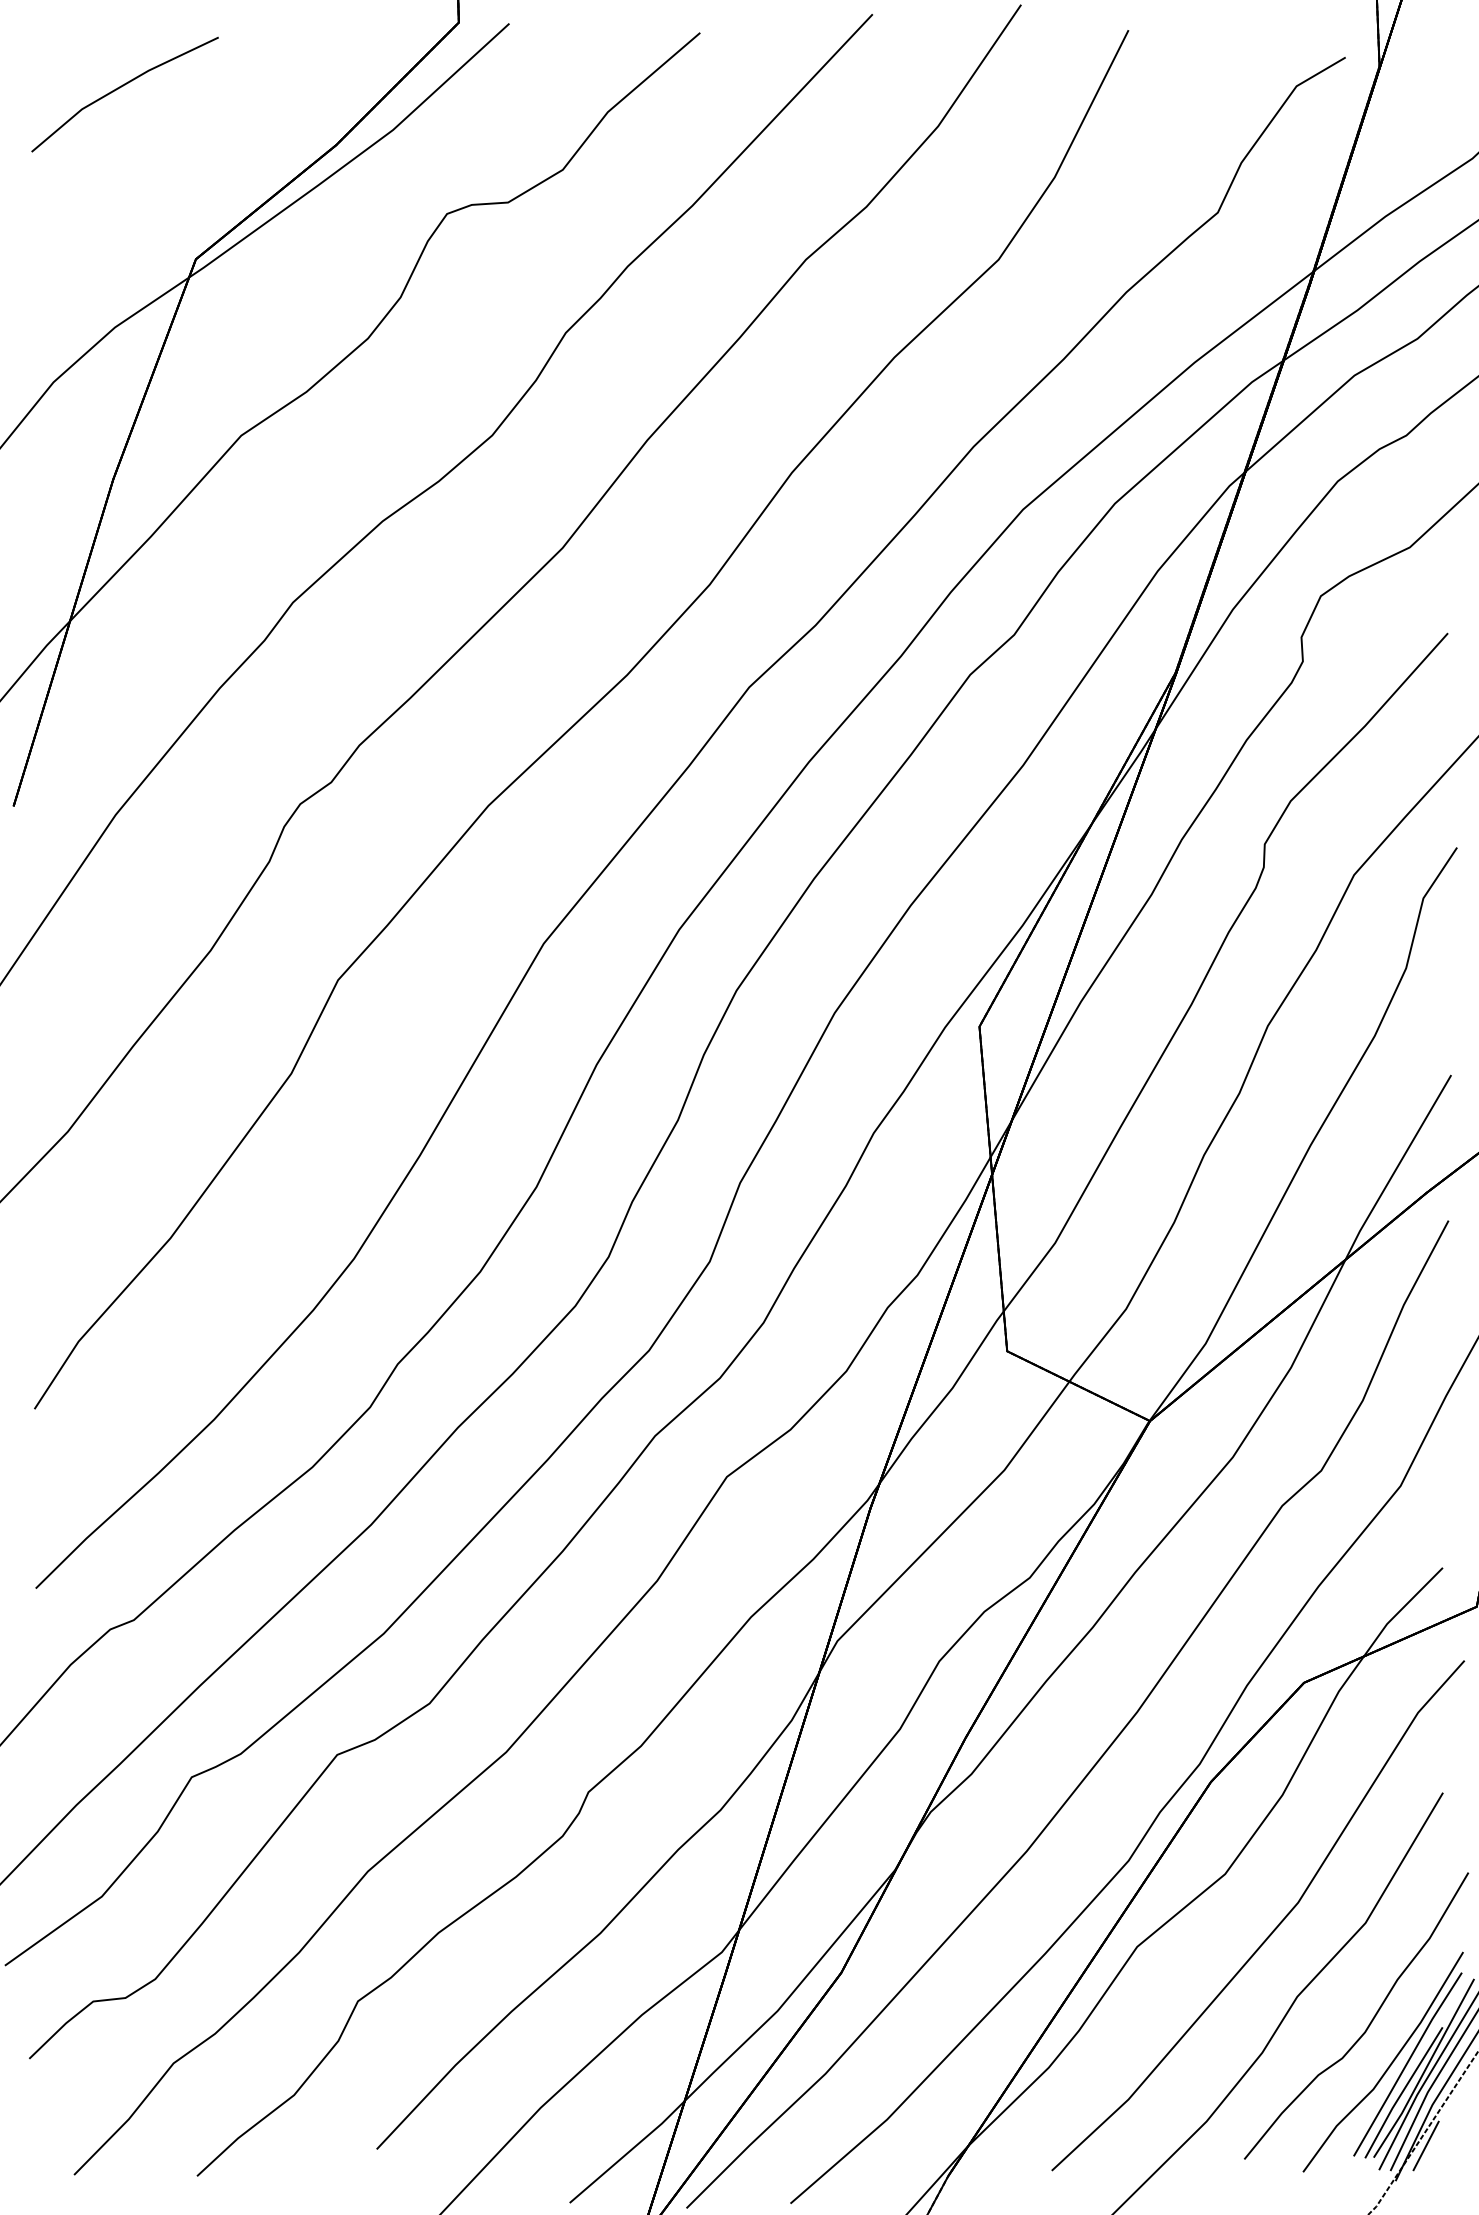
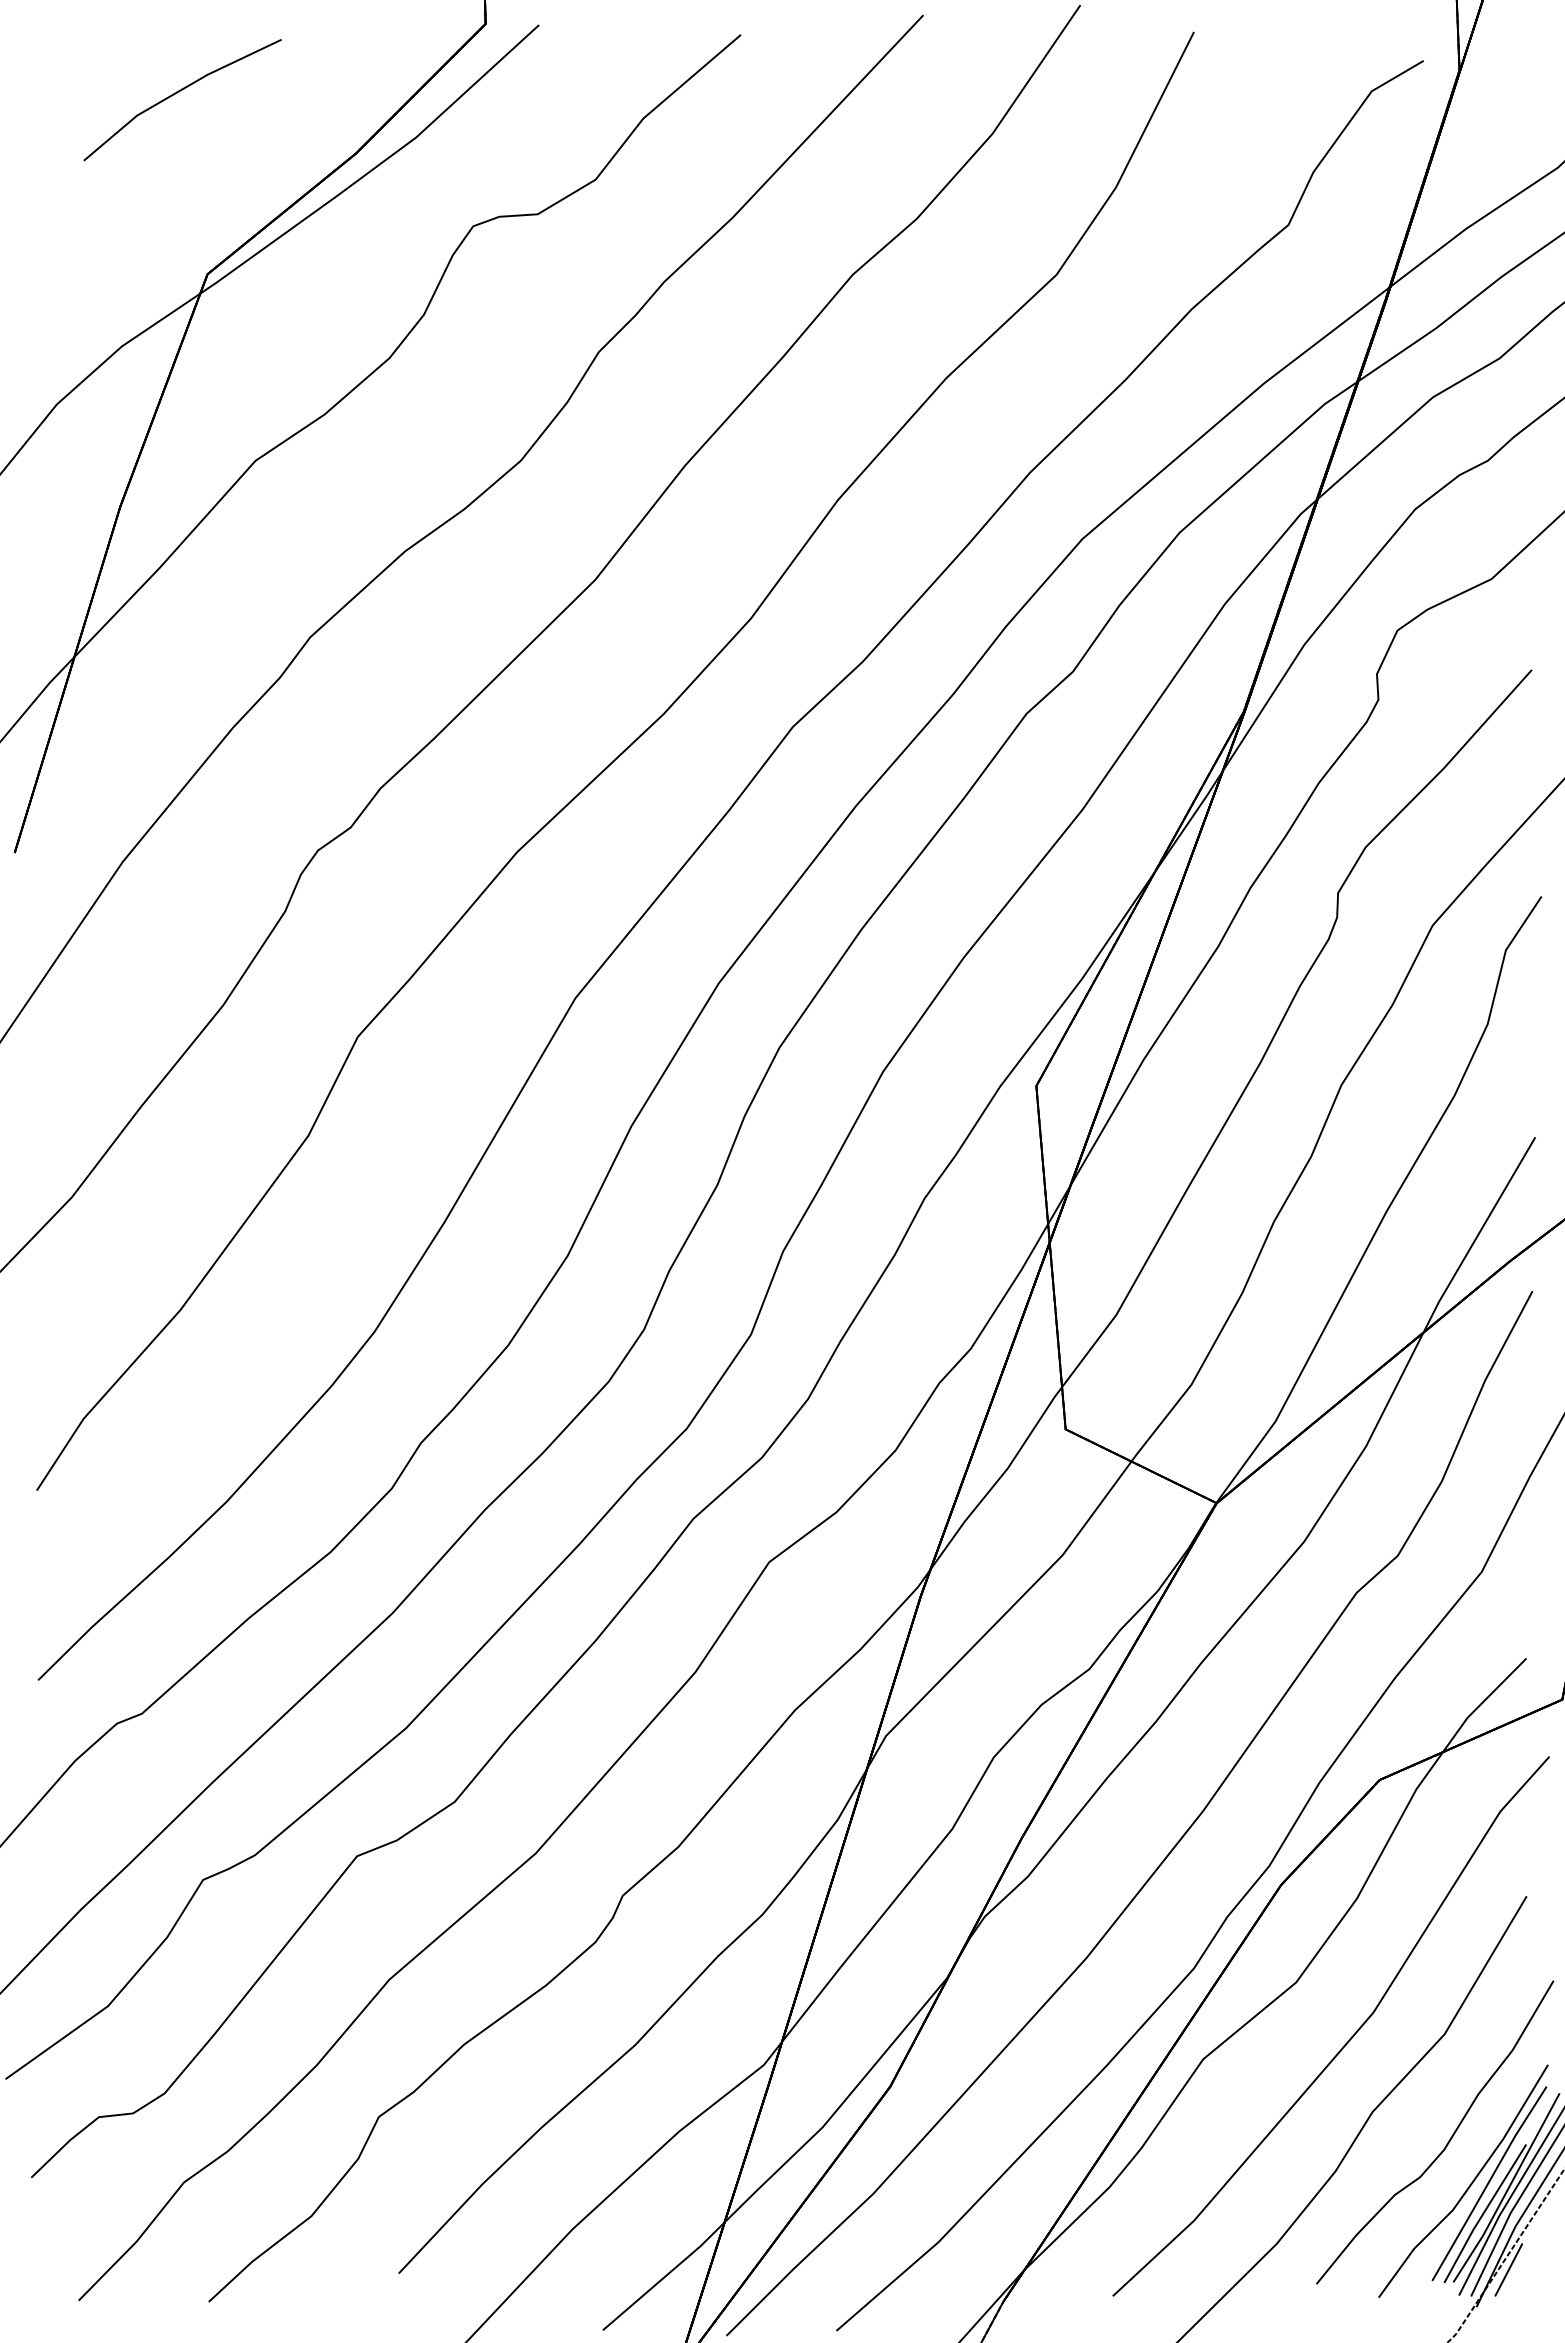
line: (122, 87) -> (179, 92), moved

